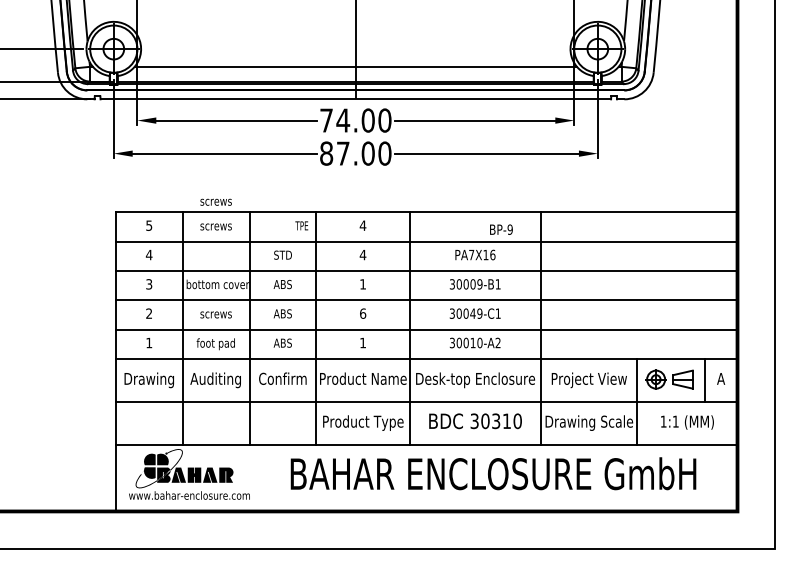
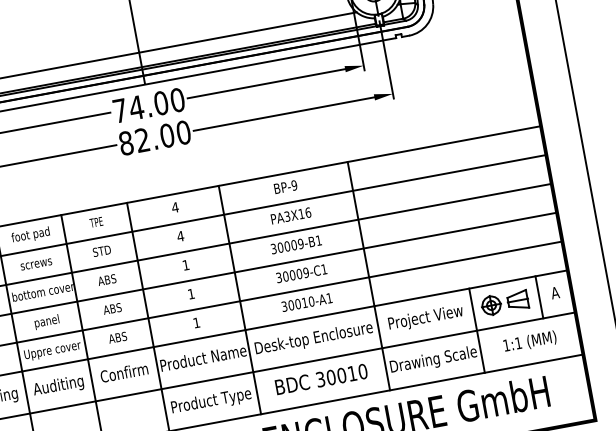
text: (342, 153) -> (141, 140), 87.00 -> 82.00
text: (215, 201) -> (35, 263), moved
text: (301, 225) -> (96, 222), moved
text: (215, 226) -> (30, 235), screws -> foot pad
text: (501, 229) -> (285, 186), moved
text: (471, 254) -> (287, 216), PA7X16 -> PA3X16
text: (363, 313) -> (191, 293), 6 -> 1
text: (472, 313) -> (298, 273), 30049-C1 -> 30009-C1
text: (215, 314) -> (46, 321), screws -> panel
text: (497, 342) -> (328, 297), 30010-A2 -> 30010-A1
text: (216, 344) -> (52, 351), foot pad -> Uppre cover
text: (496, 421) -> (342, 375), 30310 -> 30010

